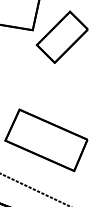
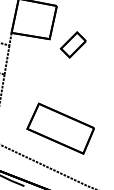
part: (60, 36) -> (72, 44), size x0.6

